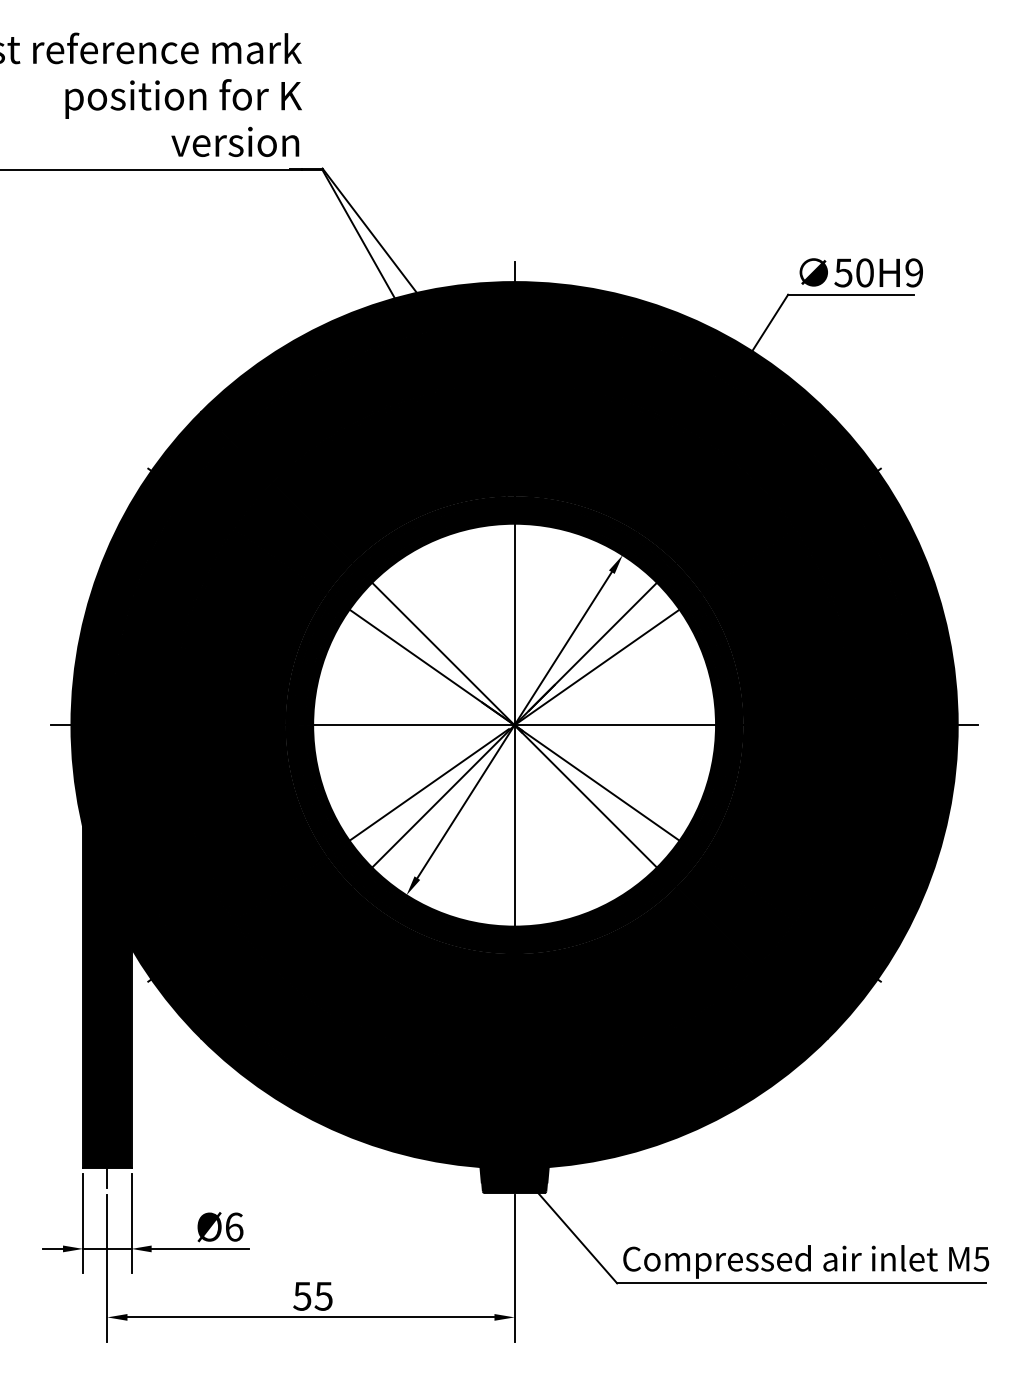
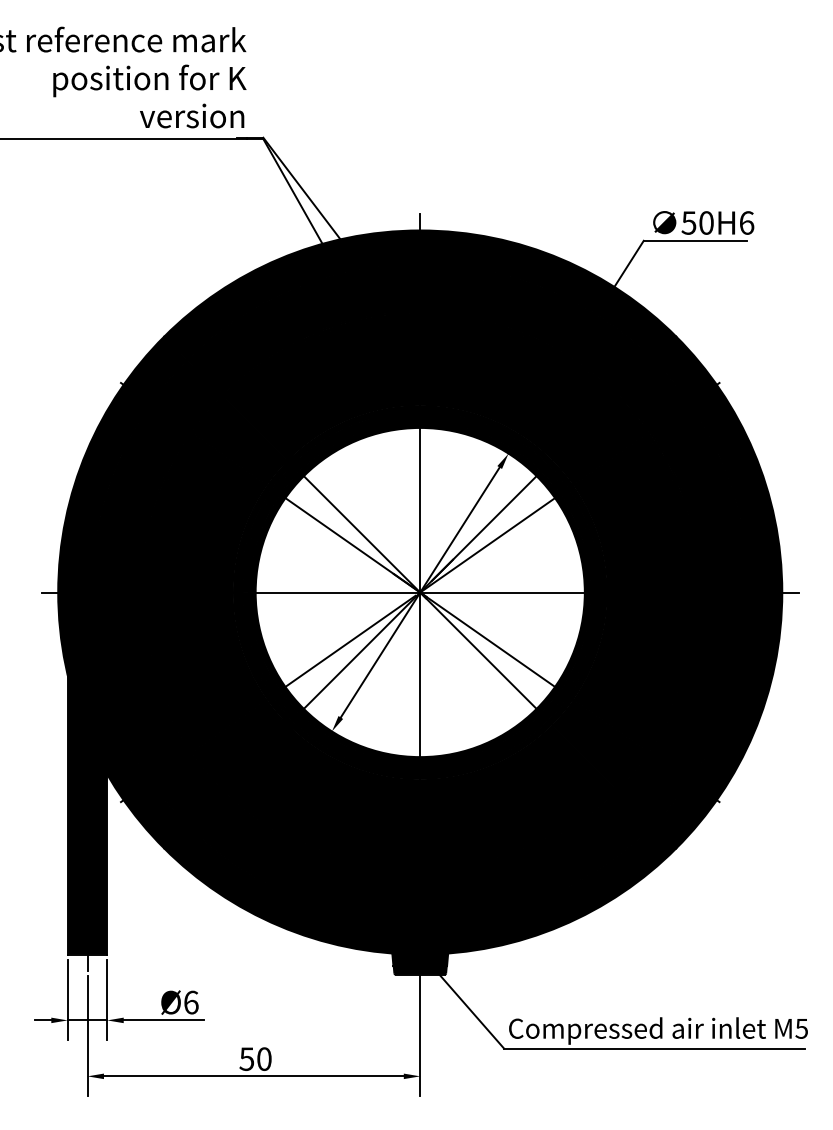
text: (913, 272) -> (746, 222), 50H9 -> 50H6
text: (323, 1295) -> (264, 1058), 55 -> 50

